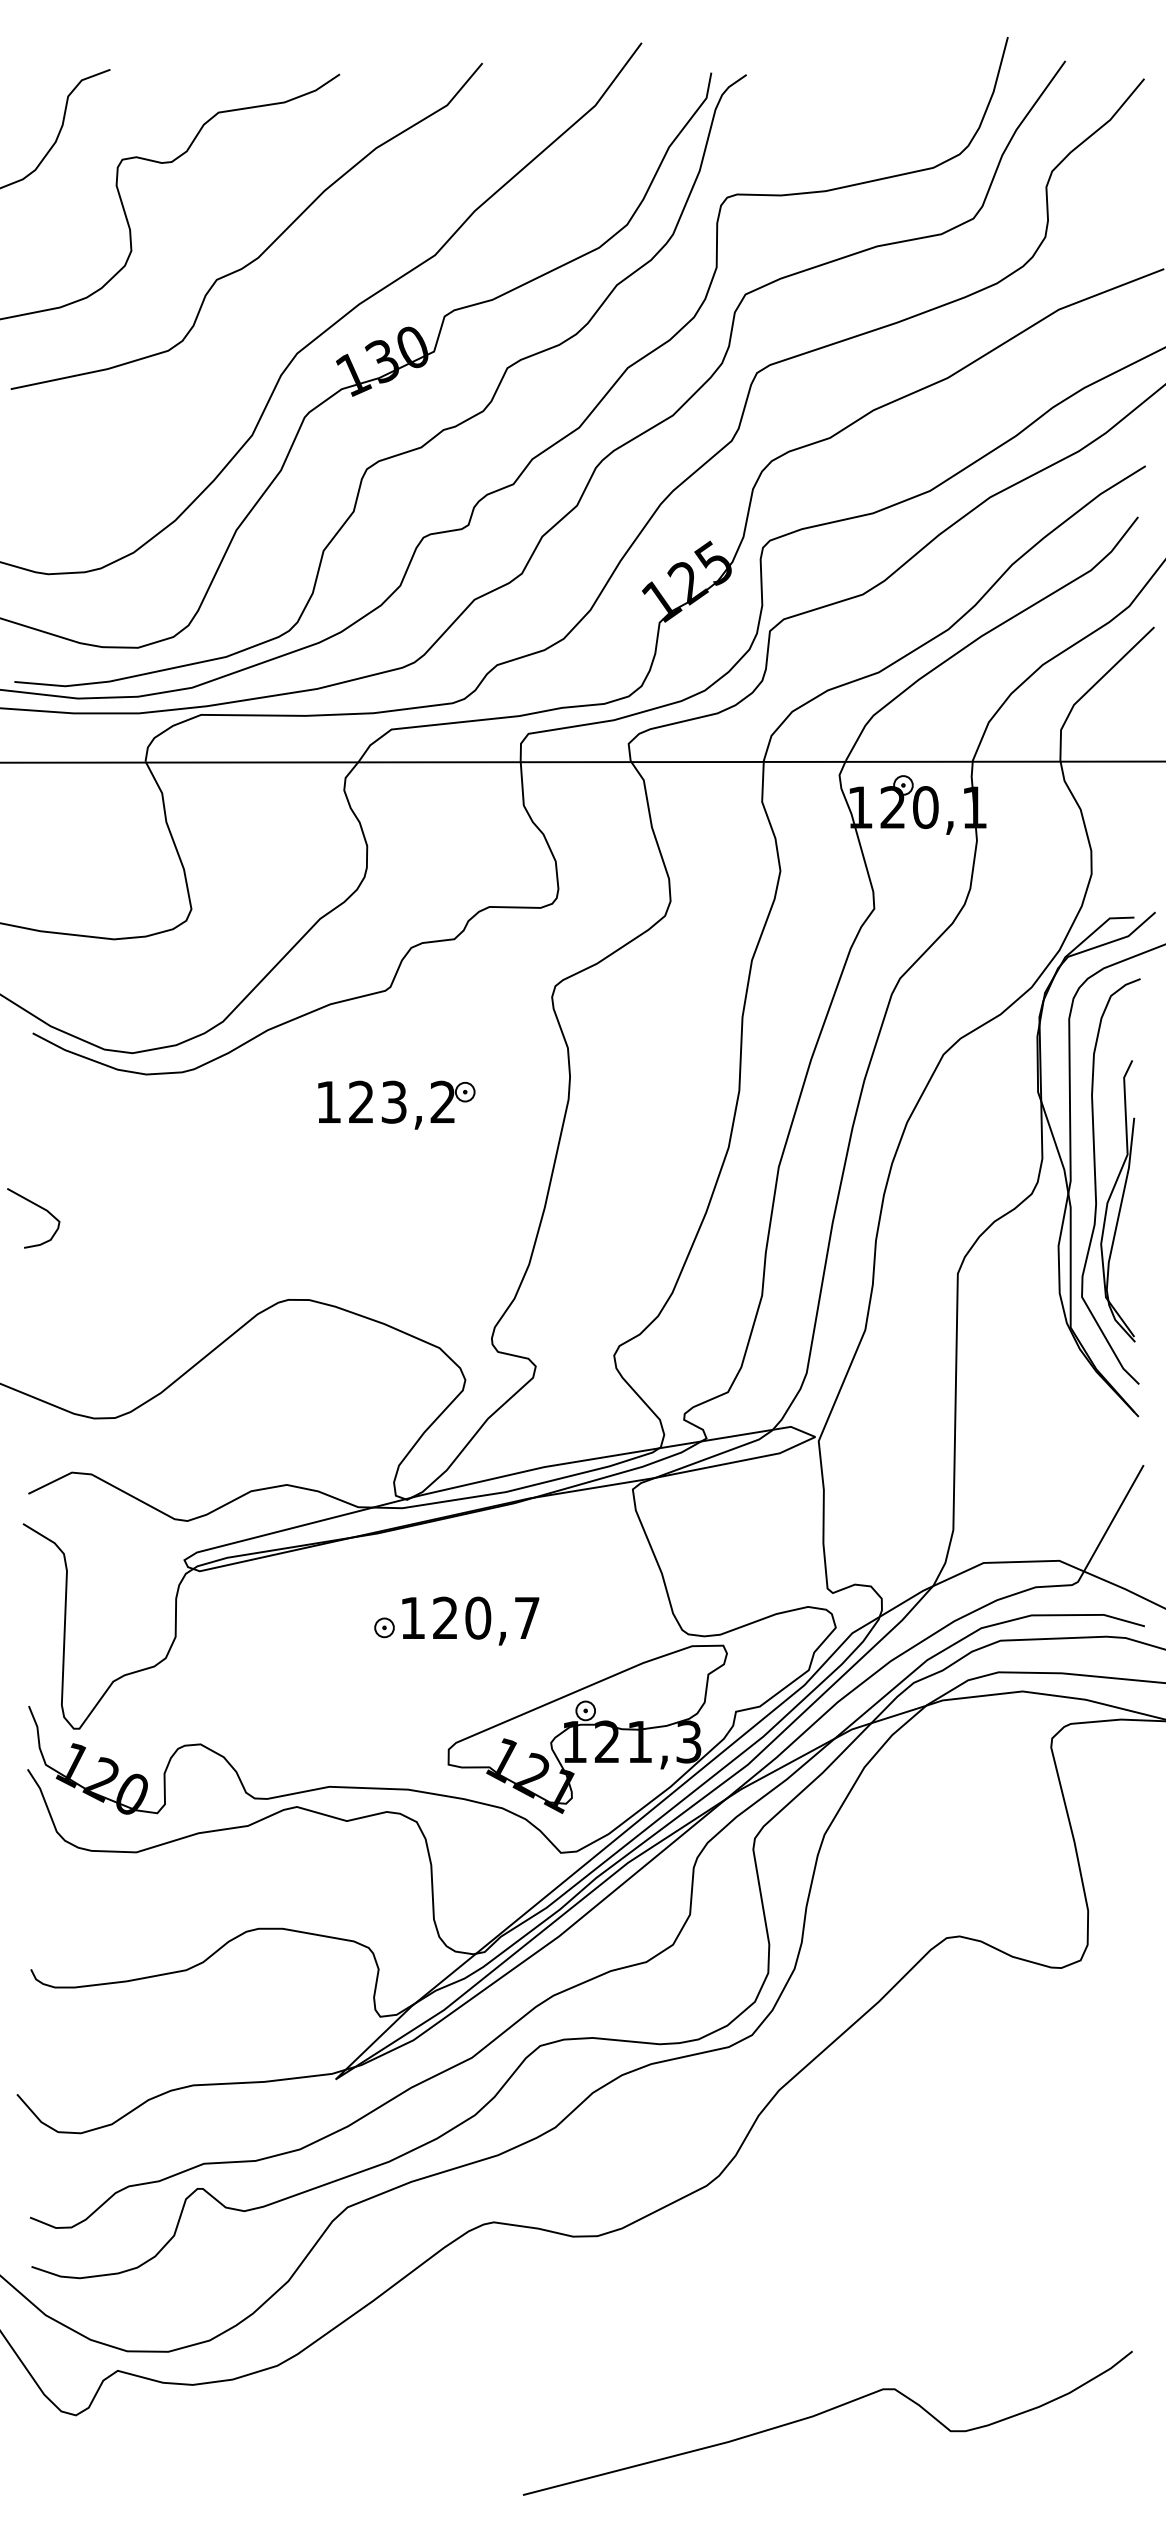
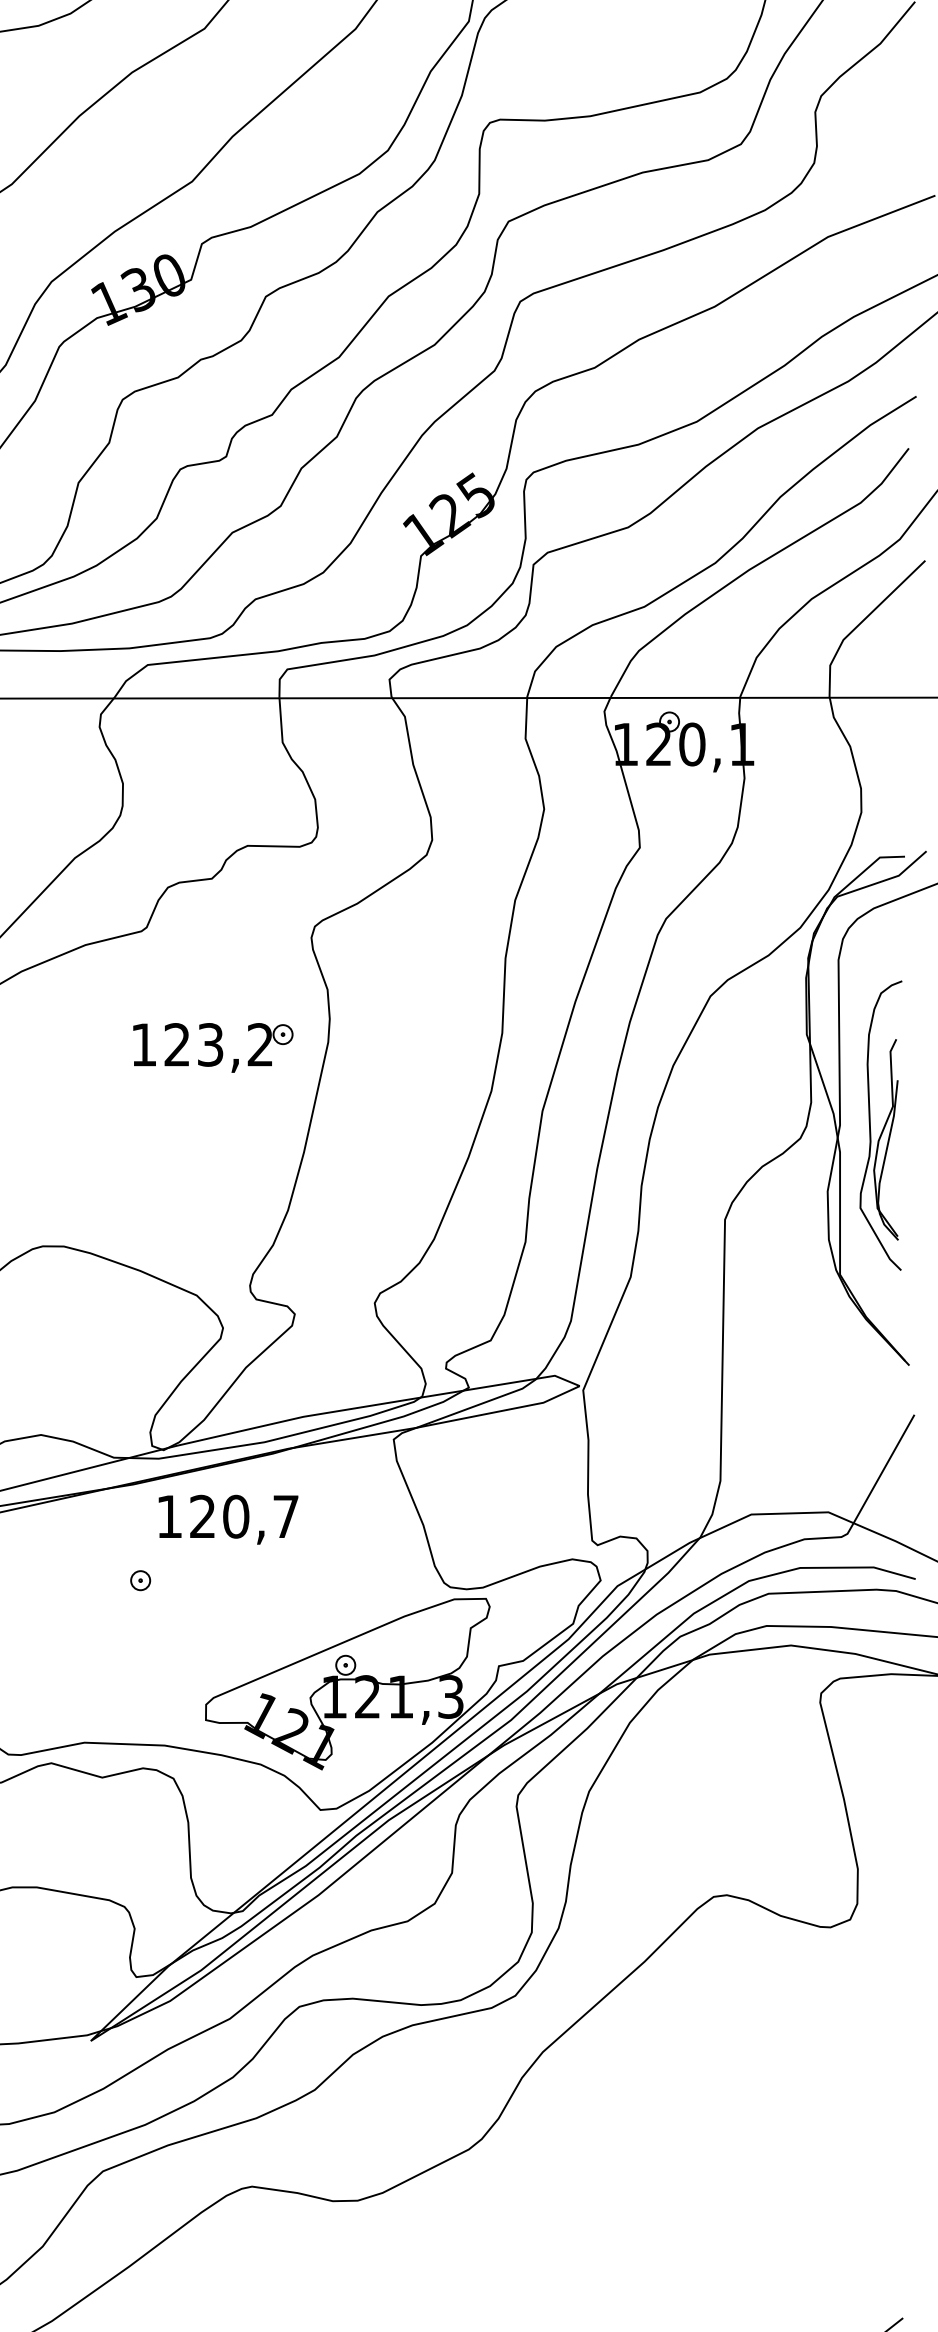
part: (396, 1104) -> (212, 1047), moved
part: (1110, 1181) -> (880, 1125), size x0.7
text: (470, 1620) -> (228, 1519), moved

